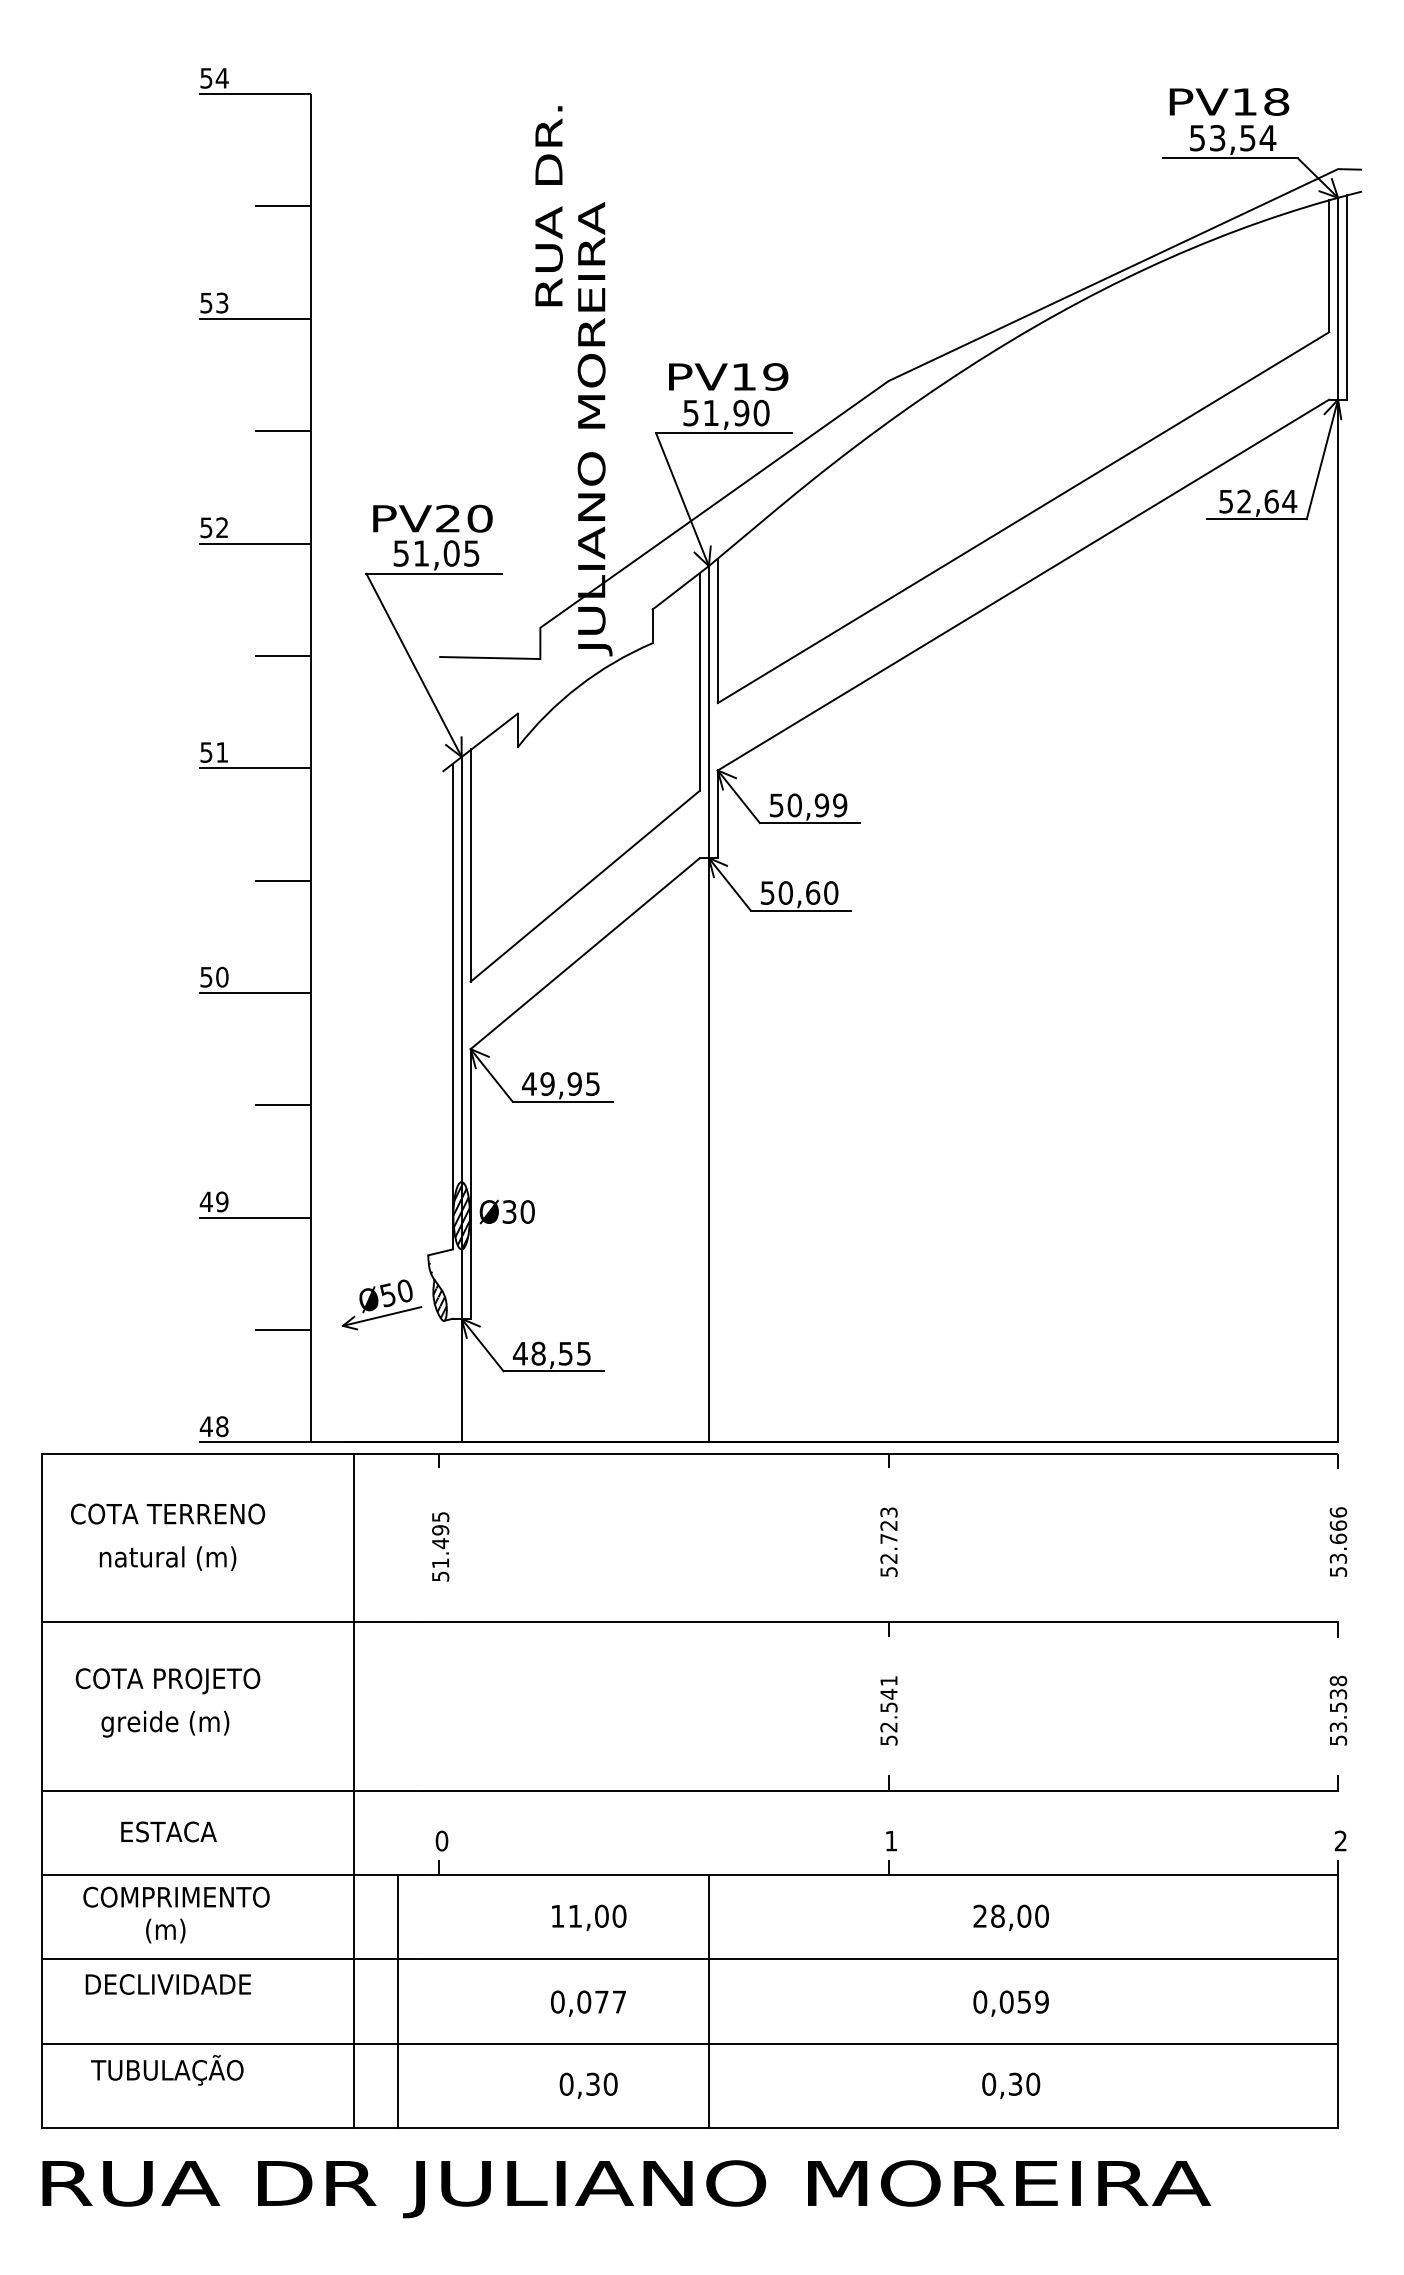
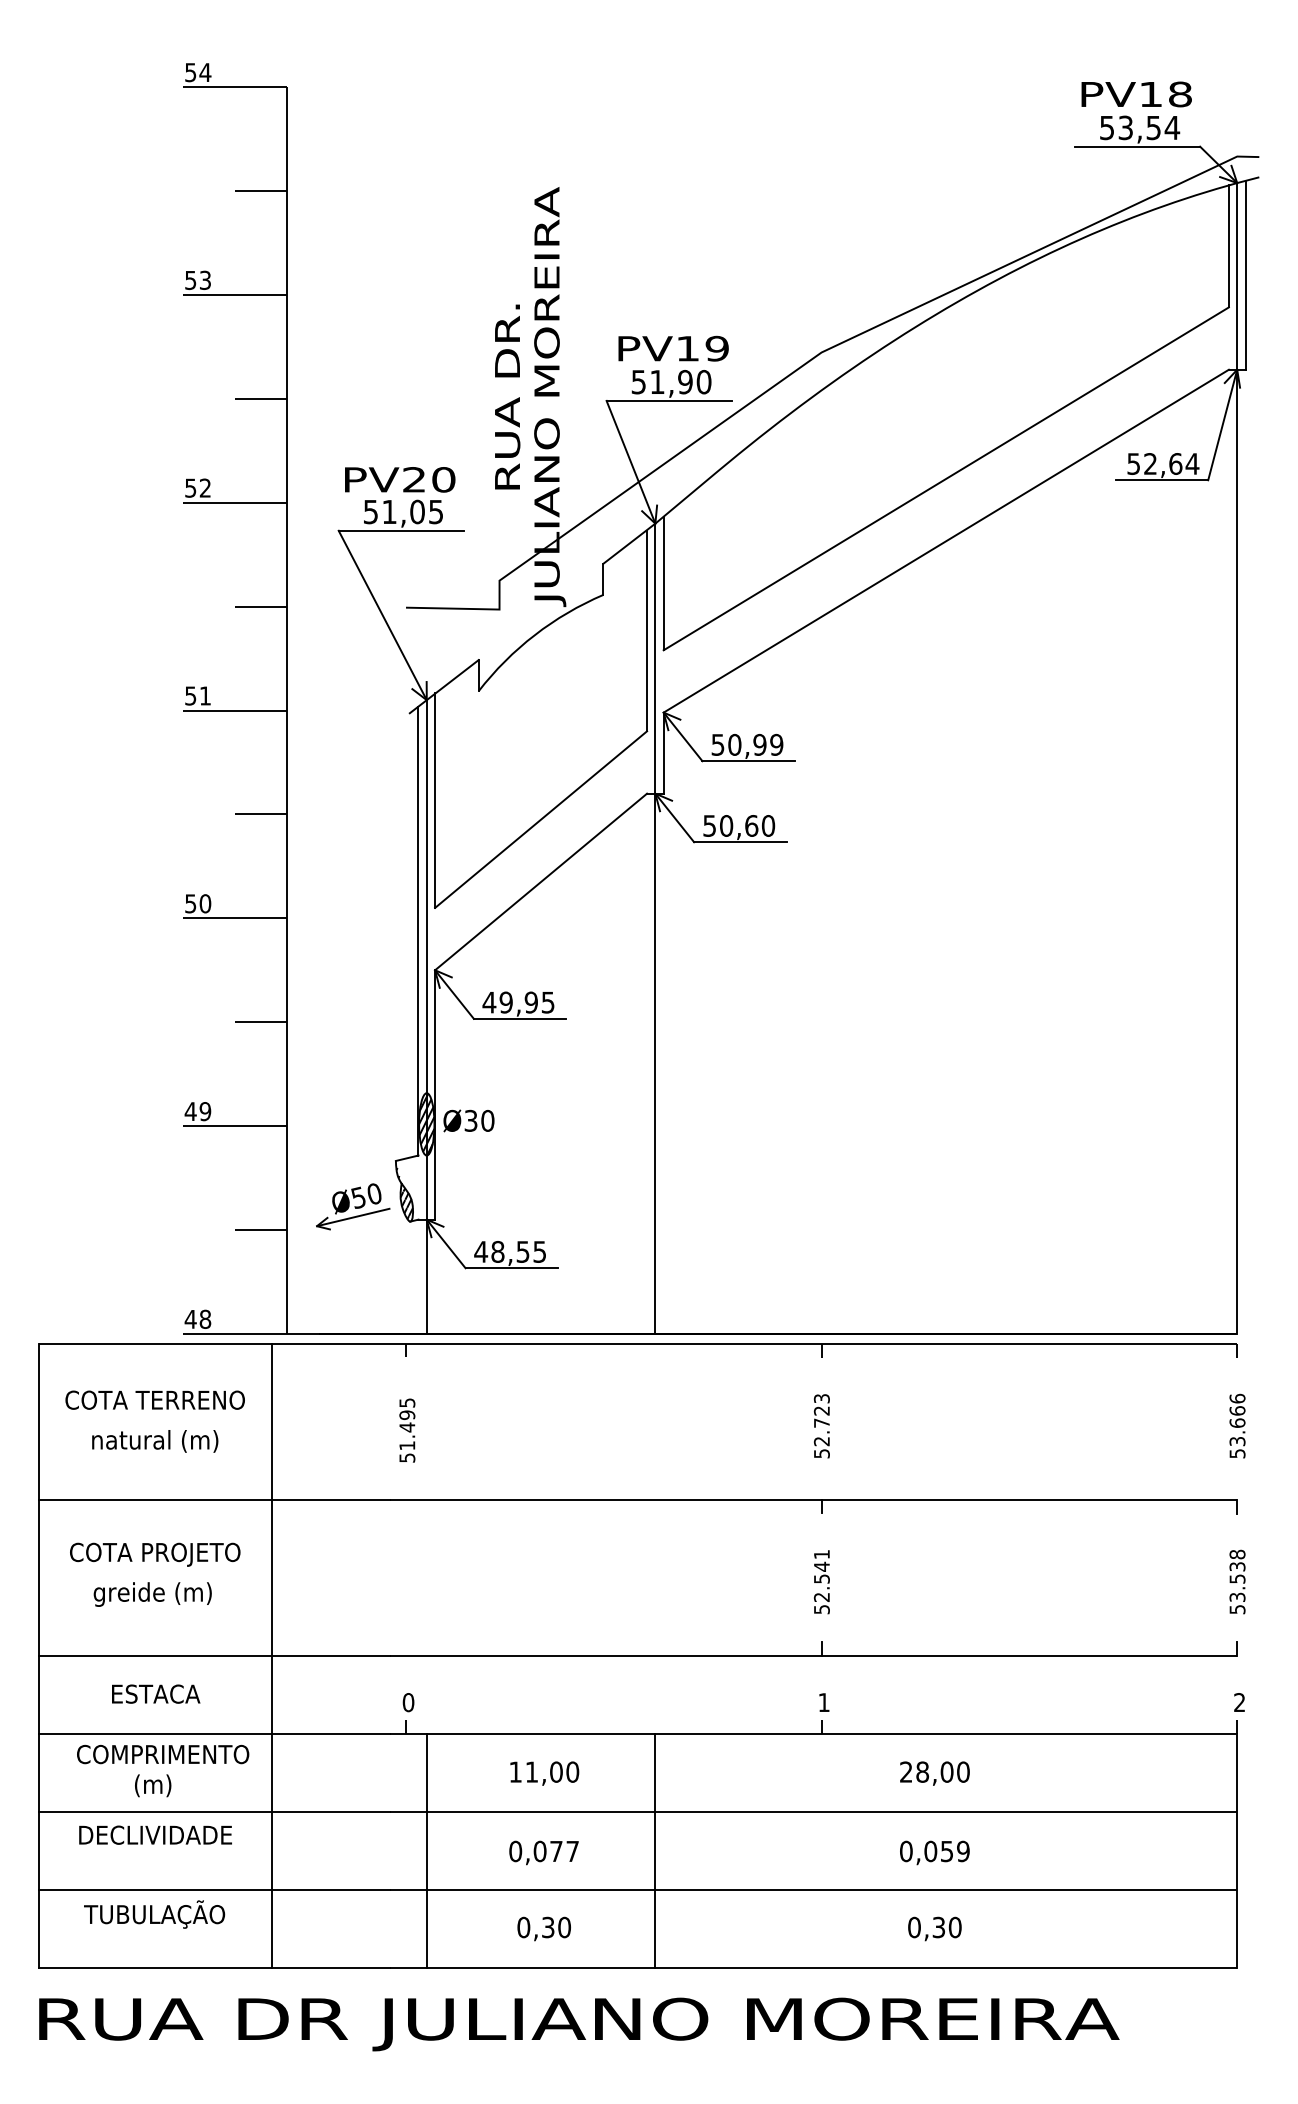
text: (548, 206) -> (507, 397), moved
line: (354, 1790) -> (272, 1655), moved
line: (397, 2000) -> (426, 1850), moved

